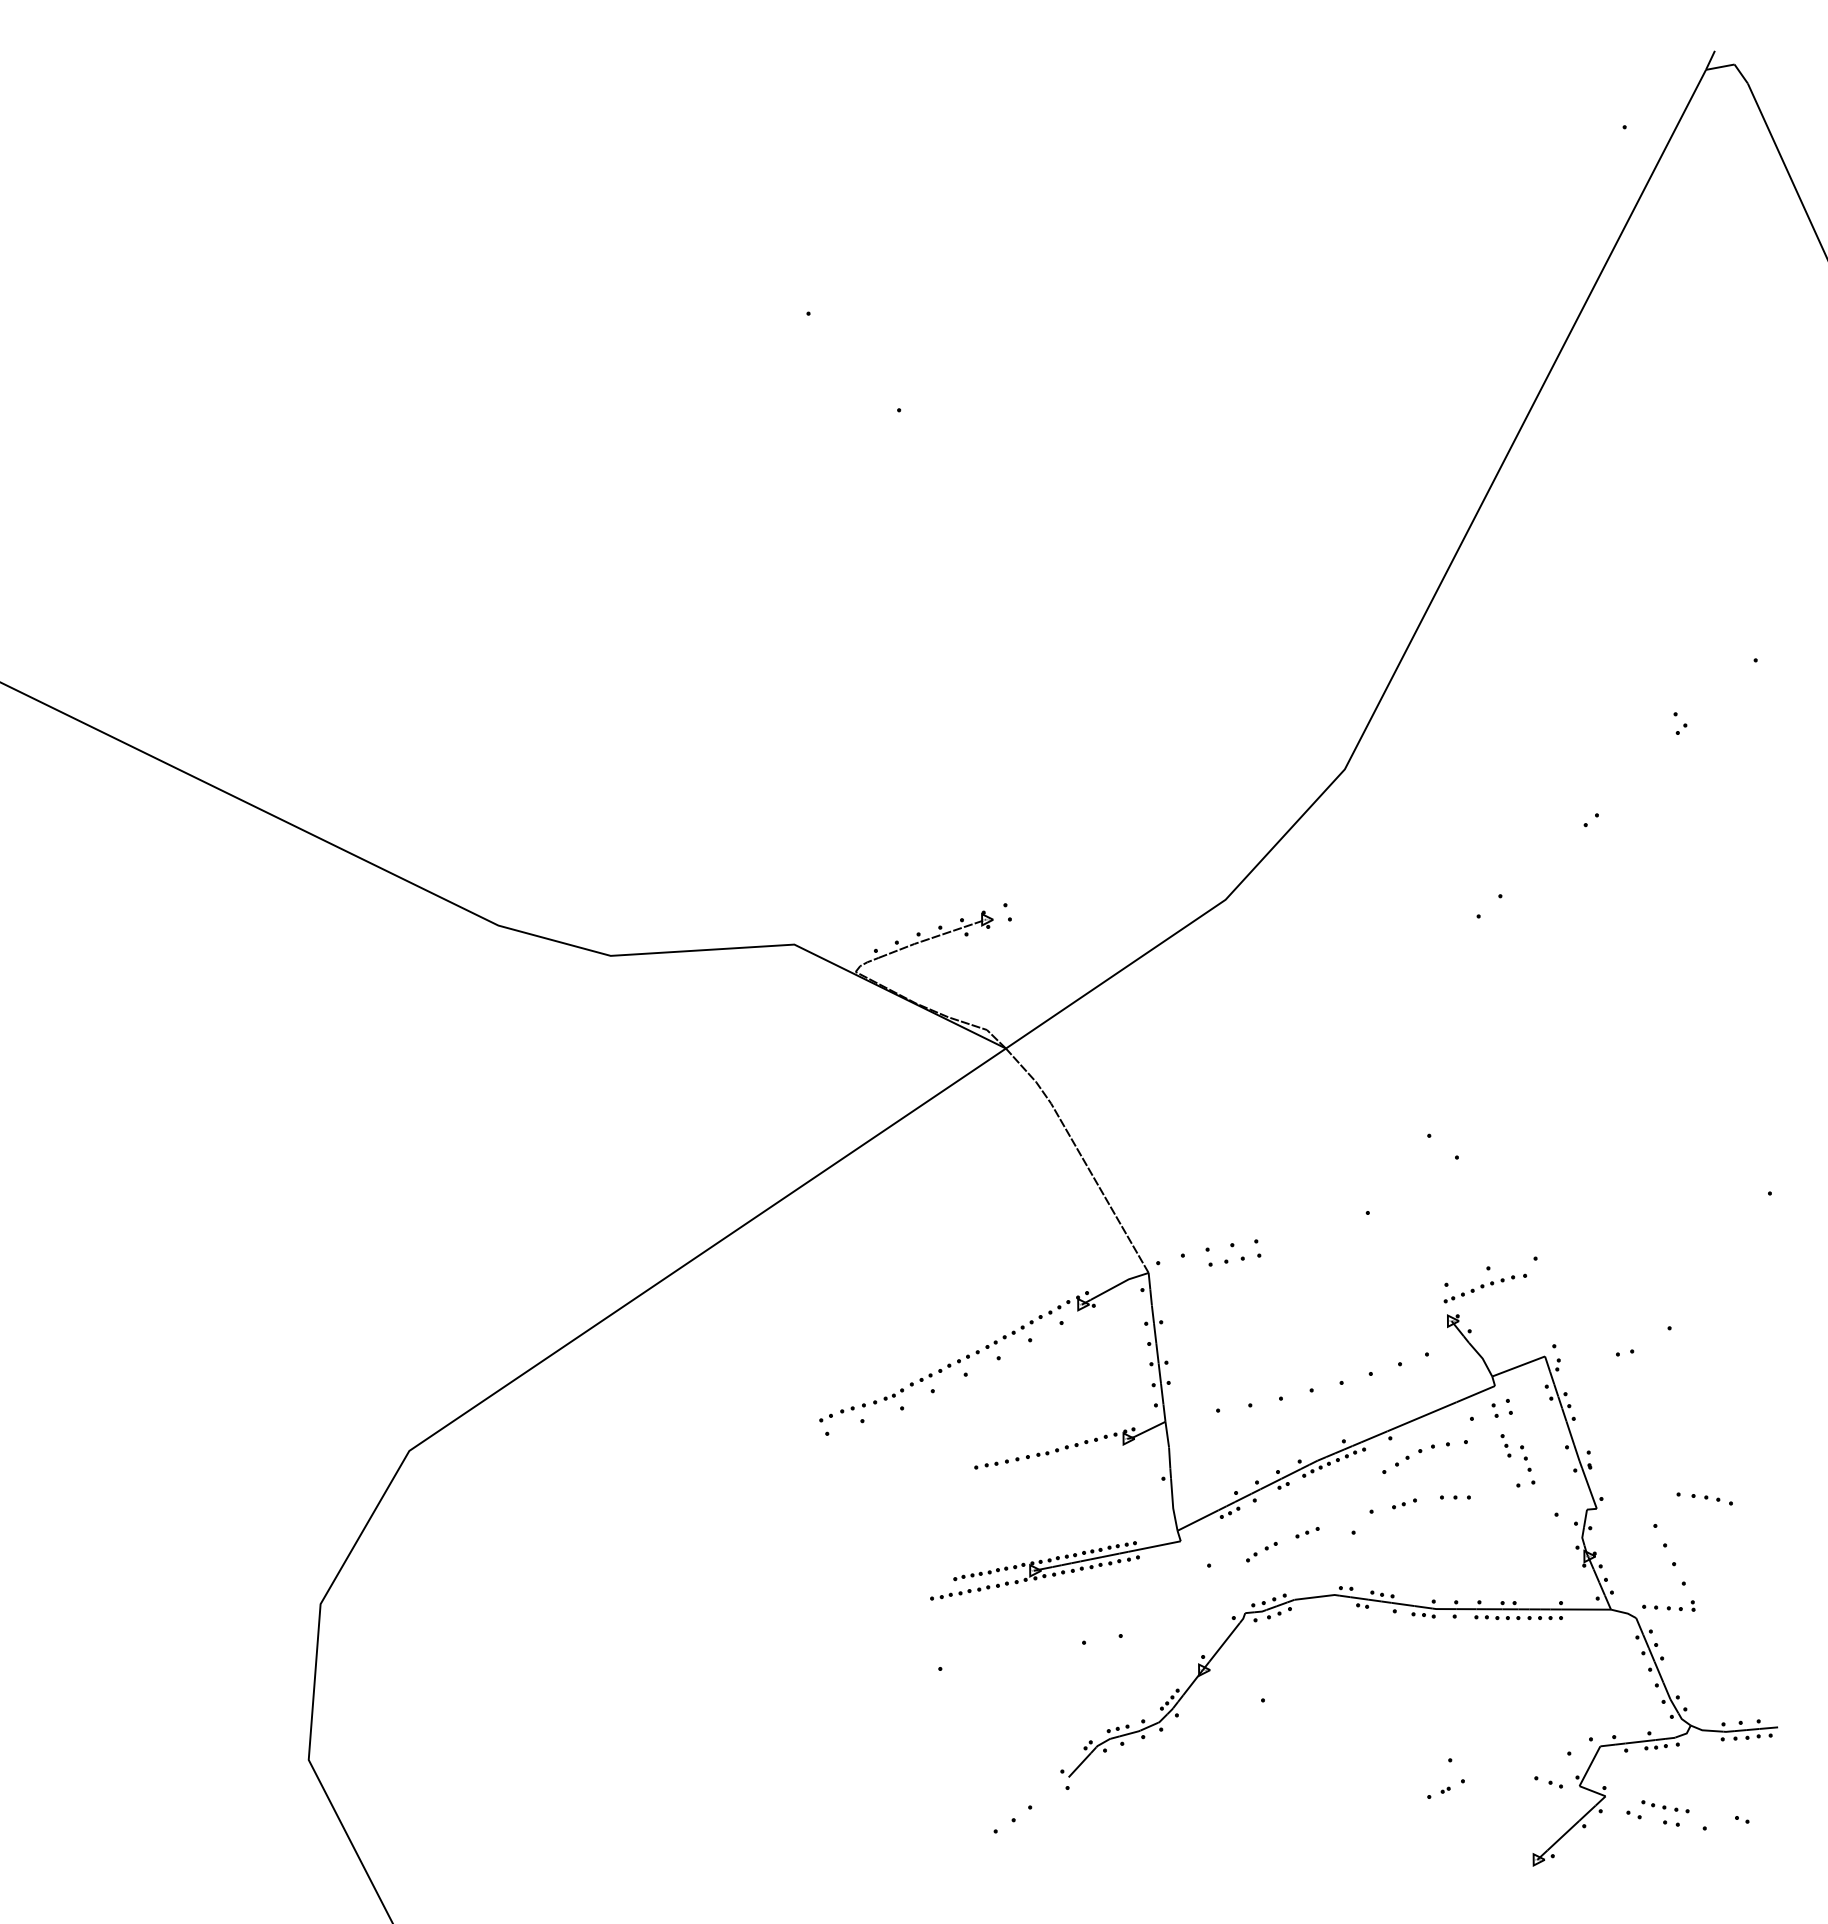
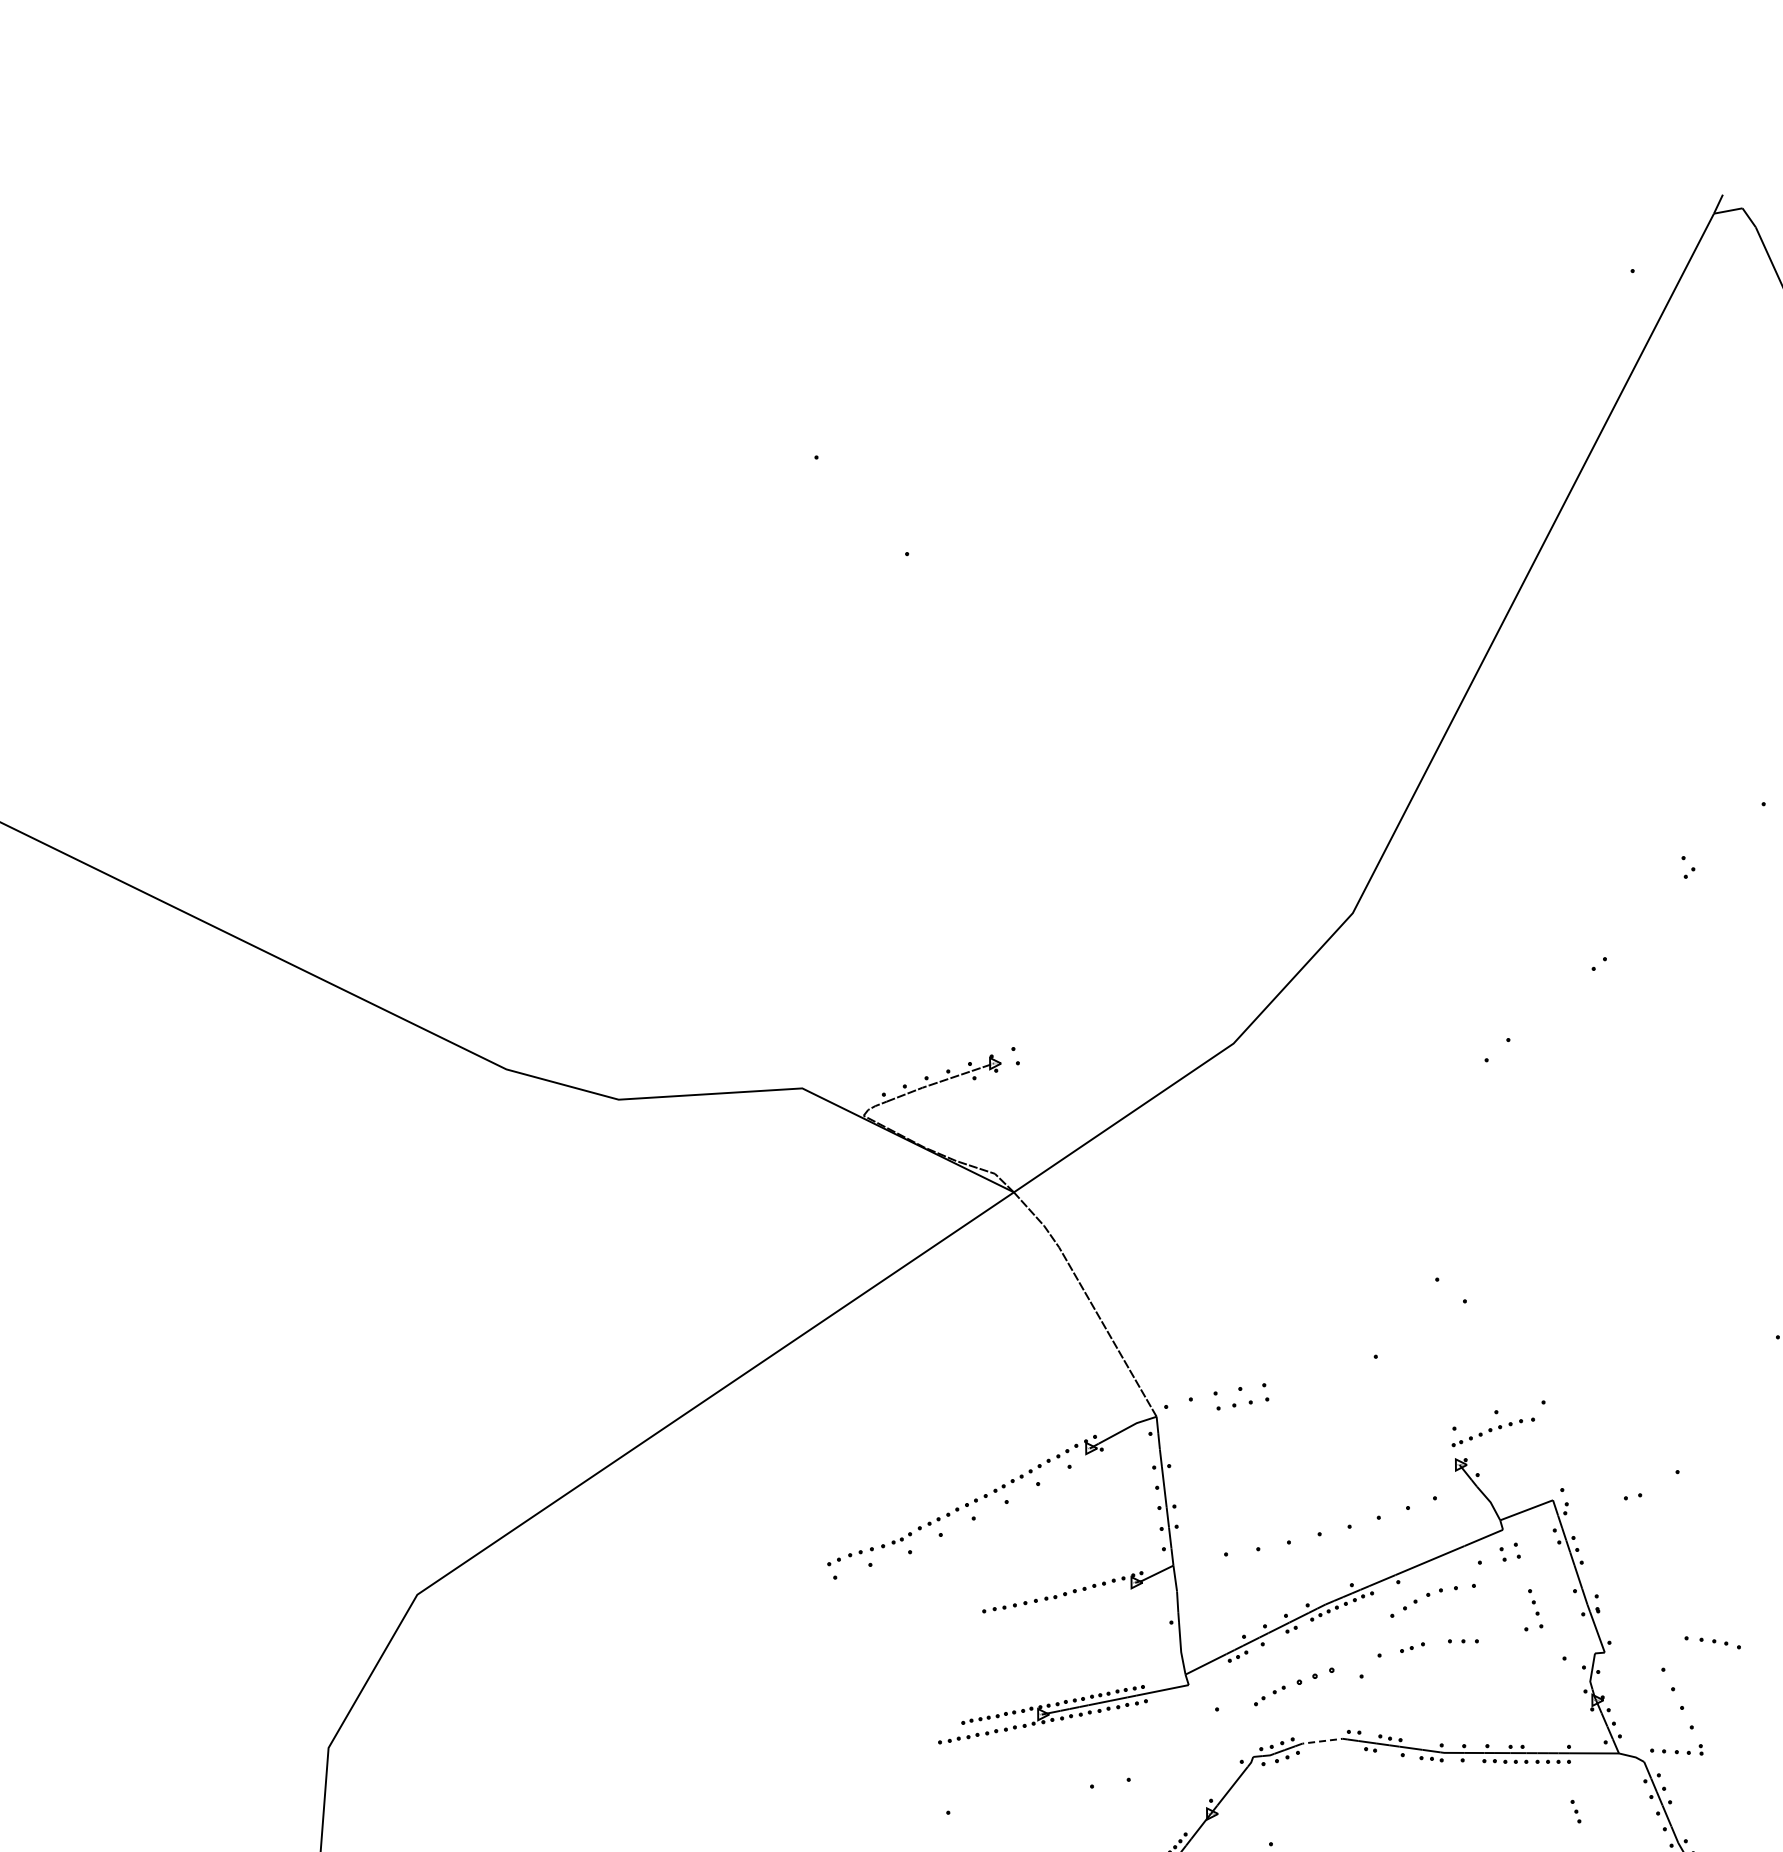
part: (1505, 1445) -> (1575, 1811), moved
part: (1307, 1532) -> (1315, 1676), size x1.6
line: (1318, 1596) -> (1326, 1740), solid -> dashed

